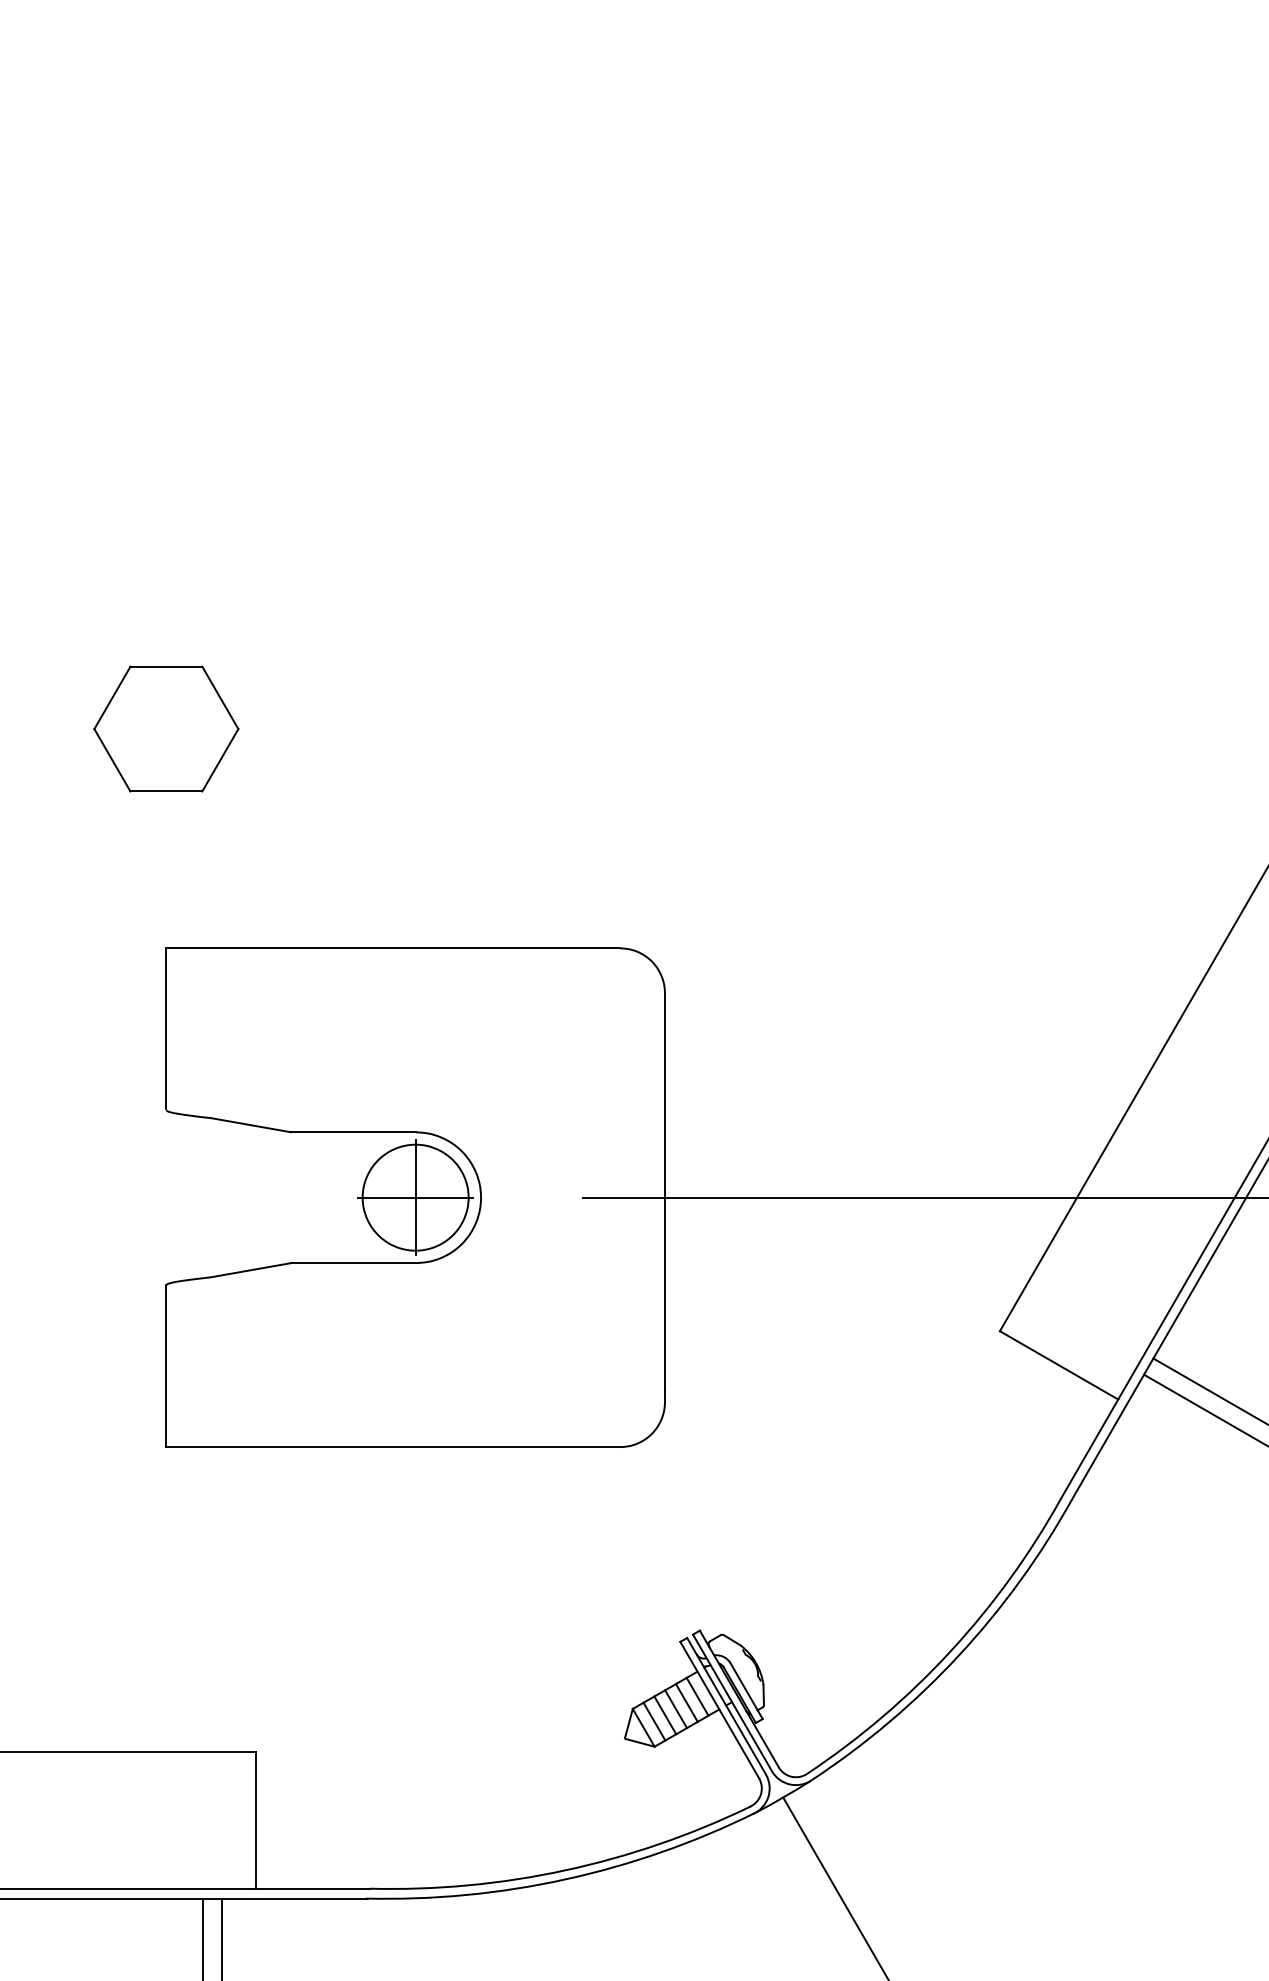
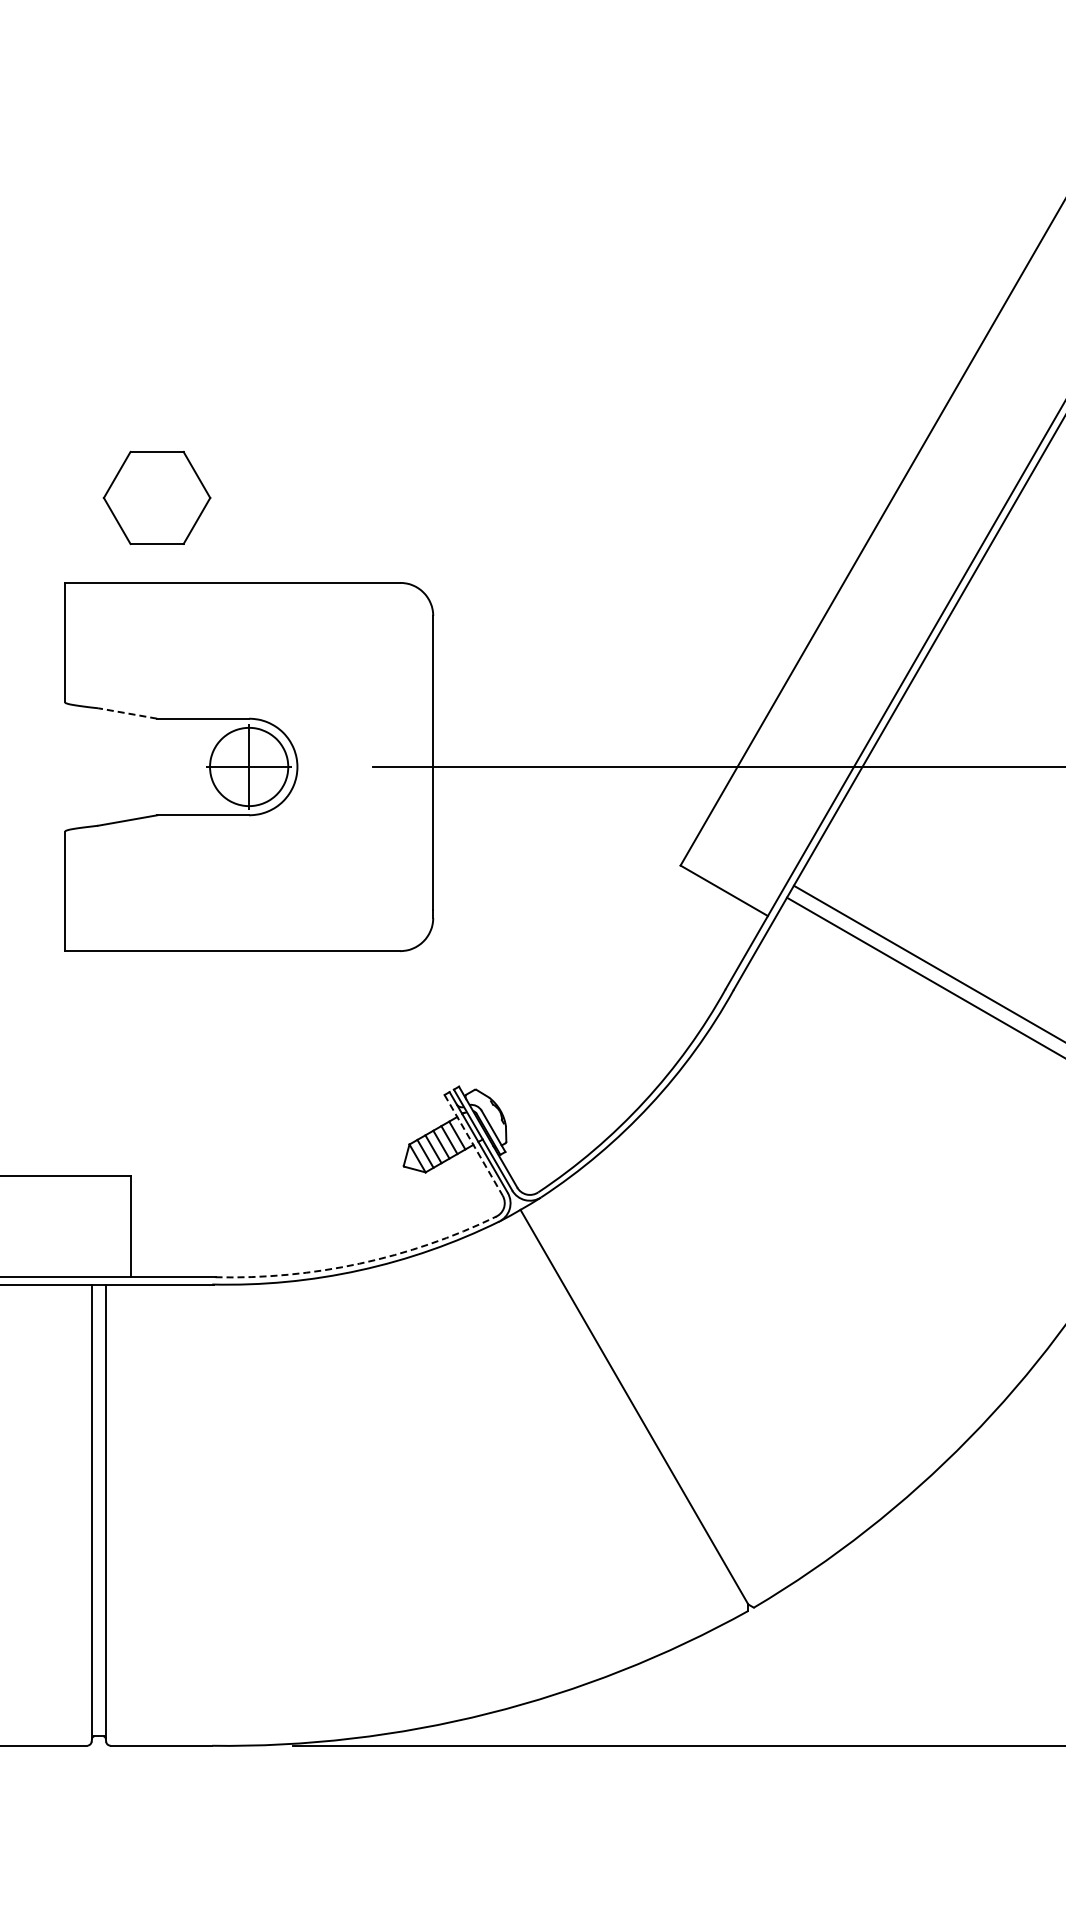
part: (165, 728) -> (156, 497), moved
line: (250, 1125) -> (127, 713), solid -> dashed
line: (719, 1710) -> (473, 1145), solid -> dashed
arc: (565, 1870) -> (359, 1263), solid -> dashed

